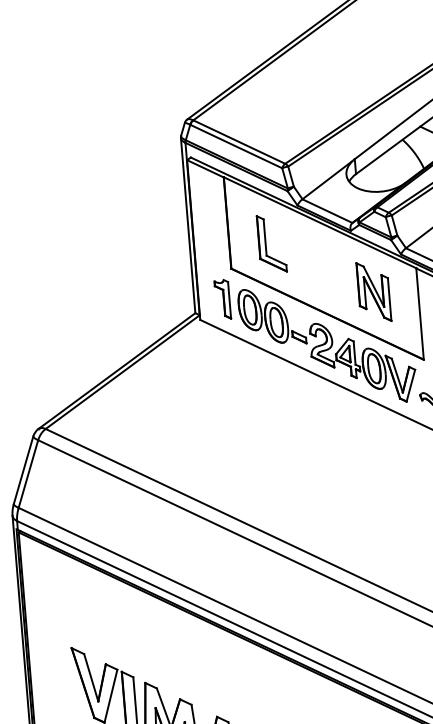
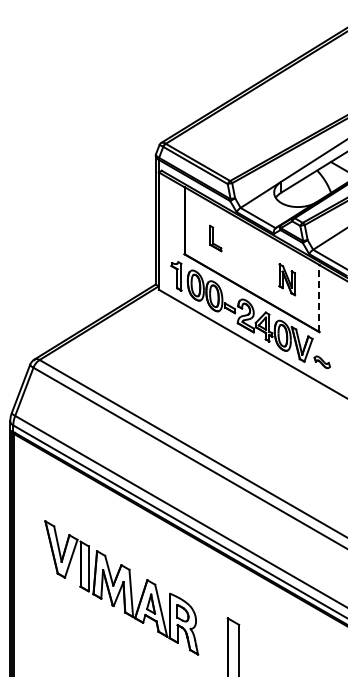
part: (271, 243) -> (215, 238), size x0.6
part: (374, 291) -> (287, 279), size x0.7
line: (420, 313) -> (319, 298), solid -> dashed

